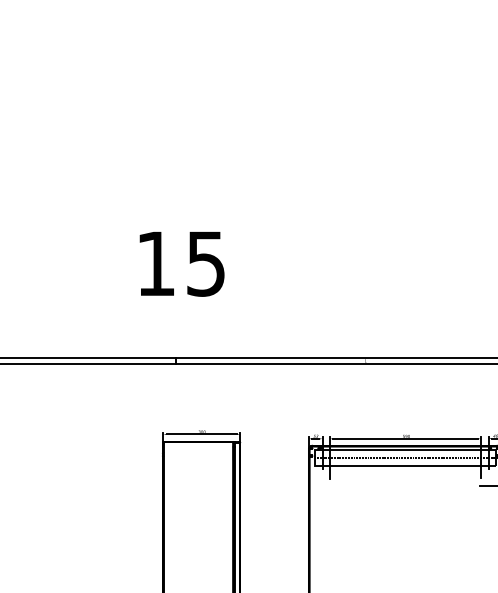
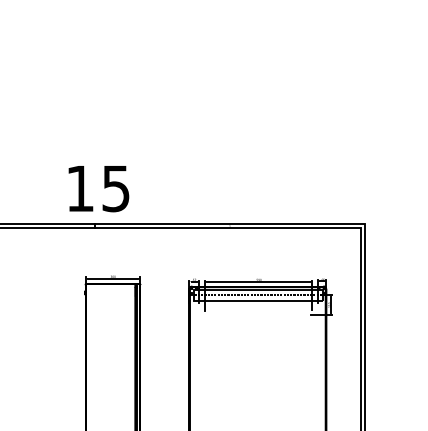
text: (181, 264) -> (98, 189), moved

